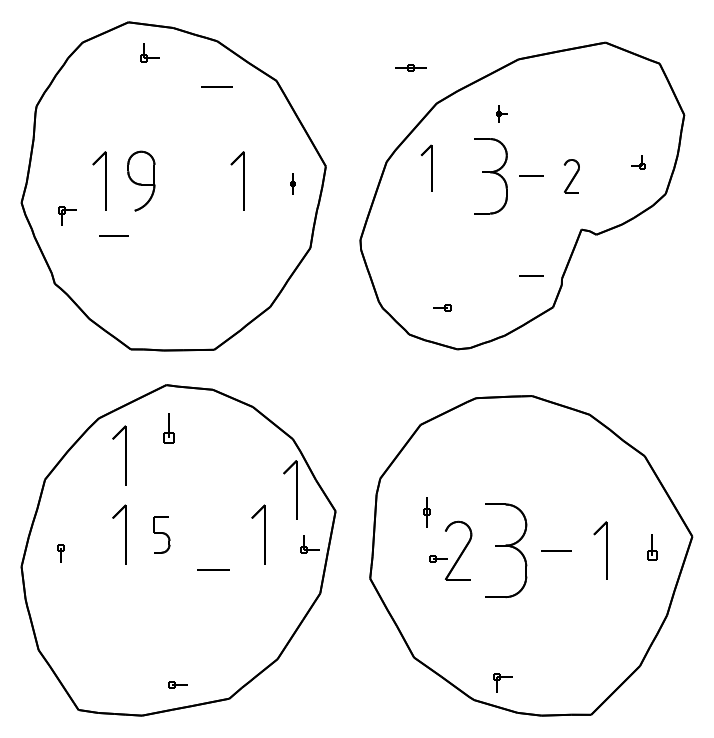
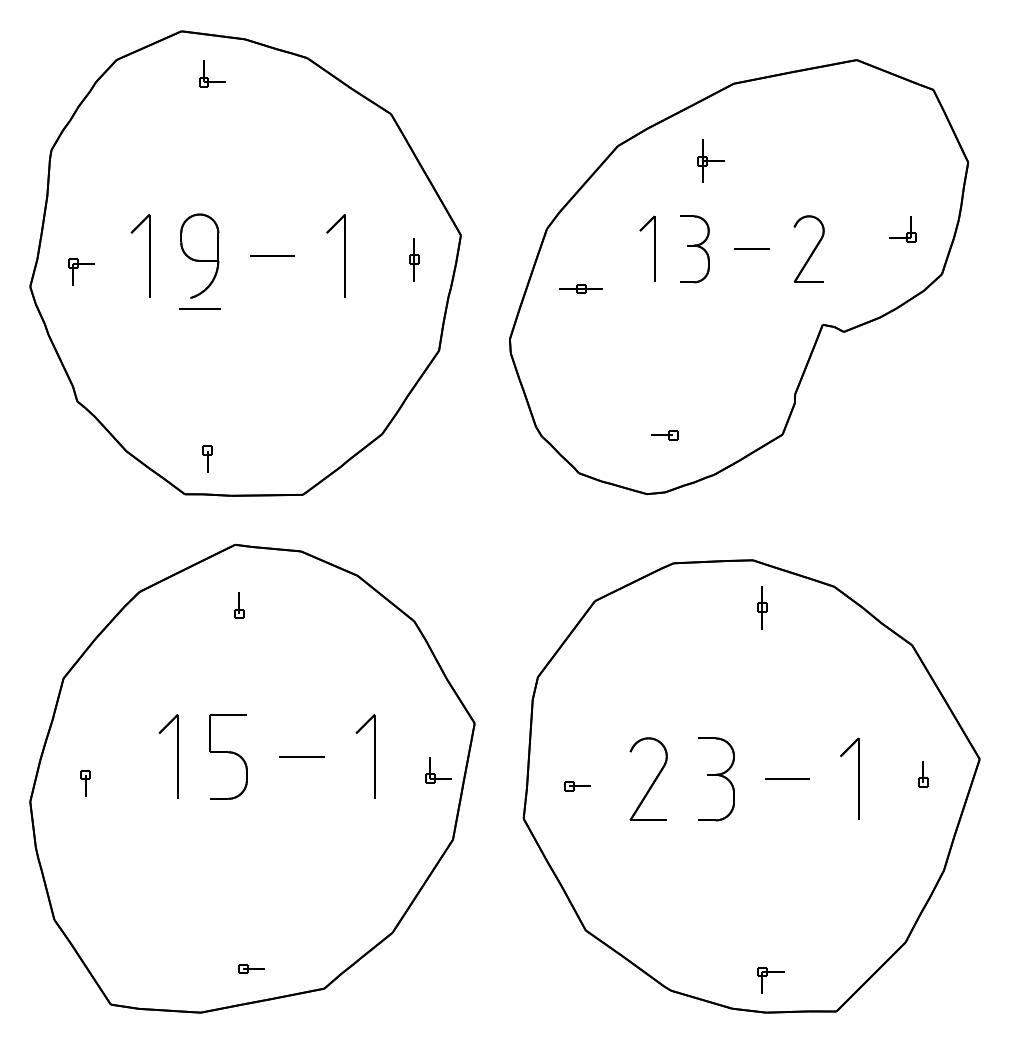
part: (410, 67) -> (580, 288), moved
line: (216, 86) -> (272, 255), moved
part: (502, 113) -> (710, 160), size x1.67
part: (637, 162) -> (902, 229), size x1.43
part: (431, 168) -> (654, 248), moved
part: (571, 175) -> (808, 248), size x1.43
part: (490, 176) -> (694, 249), size x0.62
part: (293, 183) -> (414, 259), size x1.43
part: (67, 216) -> (81, 271), moved
line: (113, 235) -> (199, 308), moved
line: (531, 275) -> (751, 389), removed
part: (442, 307) -> (664, 435), moved
part: (146, 324) -> (207, 458), added
part: (169, 427) -> (239, 605), size x0.62
part: (125, 455) -> (177, 644), removed
part: (296, 490) -> (419, 693), removed
part: (427, 512) -> (762, 607), moved
part: (161, 534) -> (228, 756), size x1.67
part: (652, 547) -> (923, 774), size x0.71
part: (506, 550) -> (716, 779), size x0.62
part: (438, 558) -> (577, 786), moved
line: (213, 569) -> (301, 756), moved
part: (502, 683) -> (770, 980), moved

